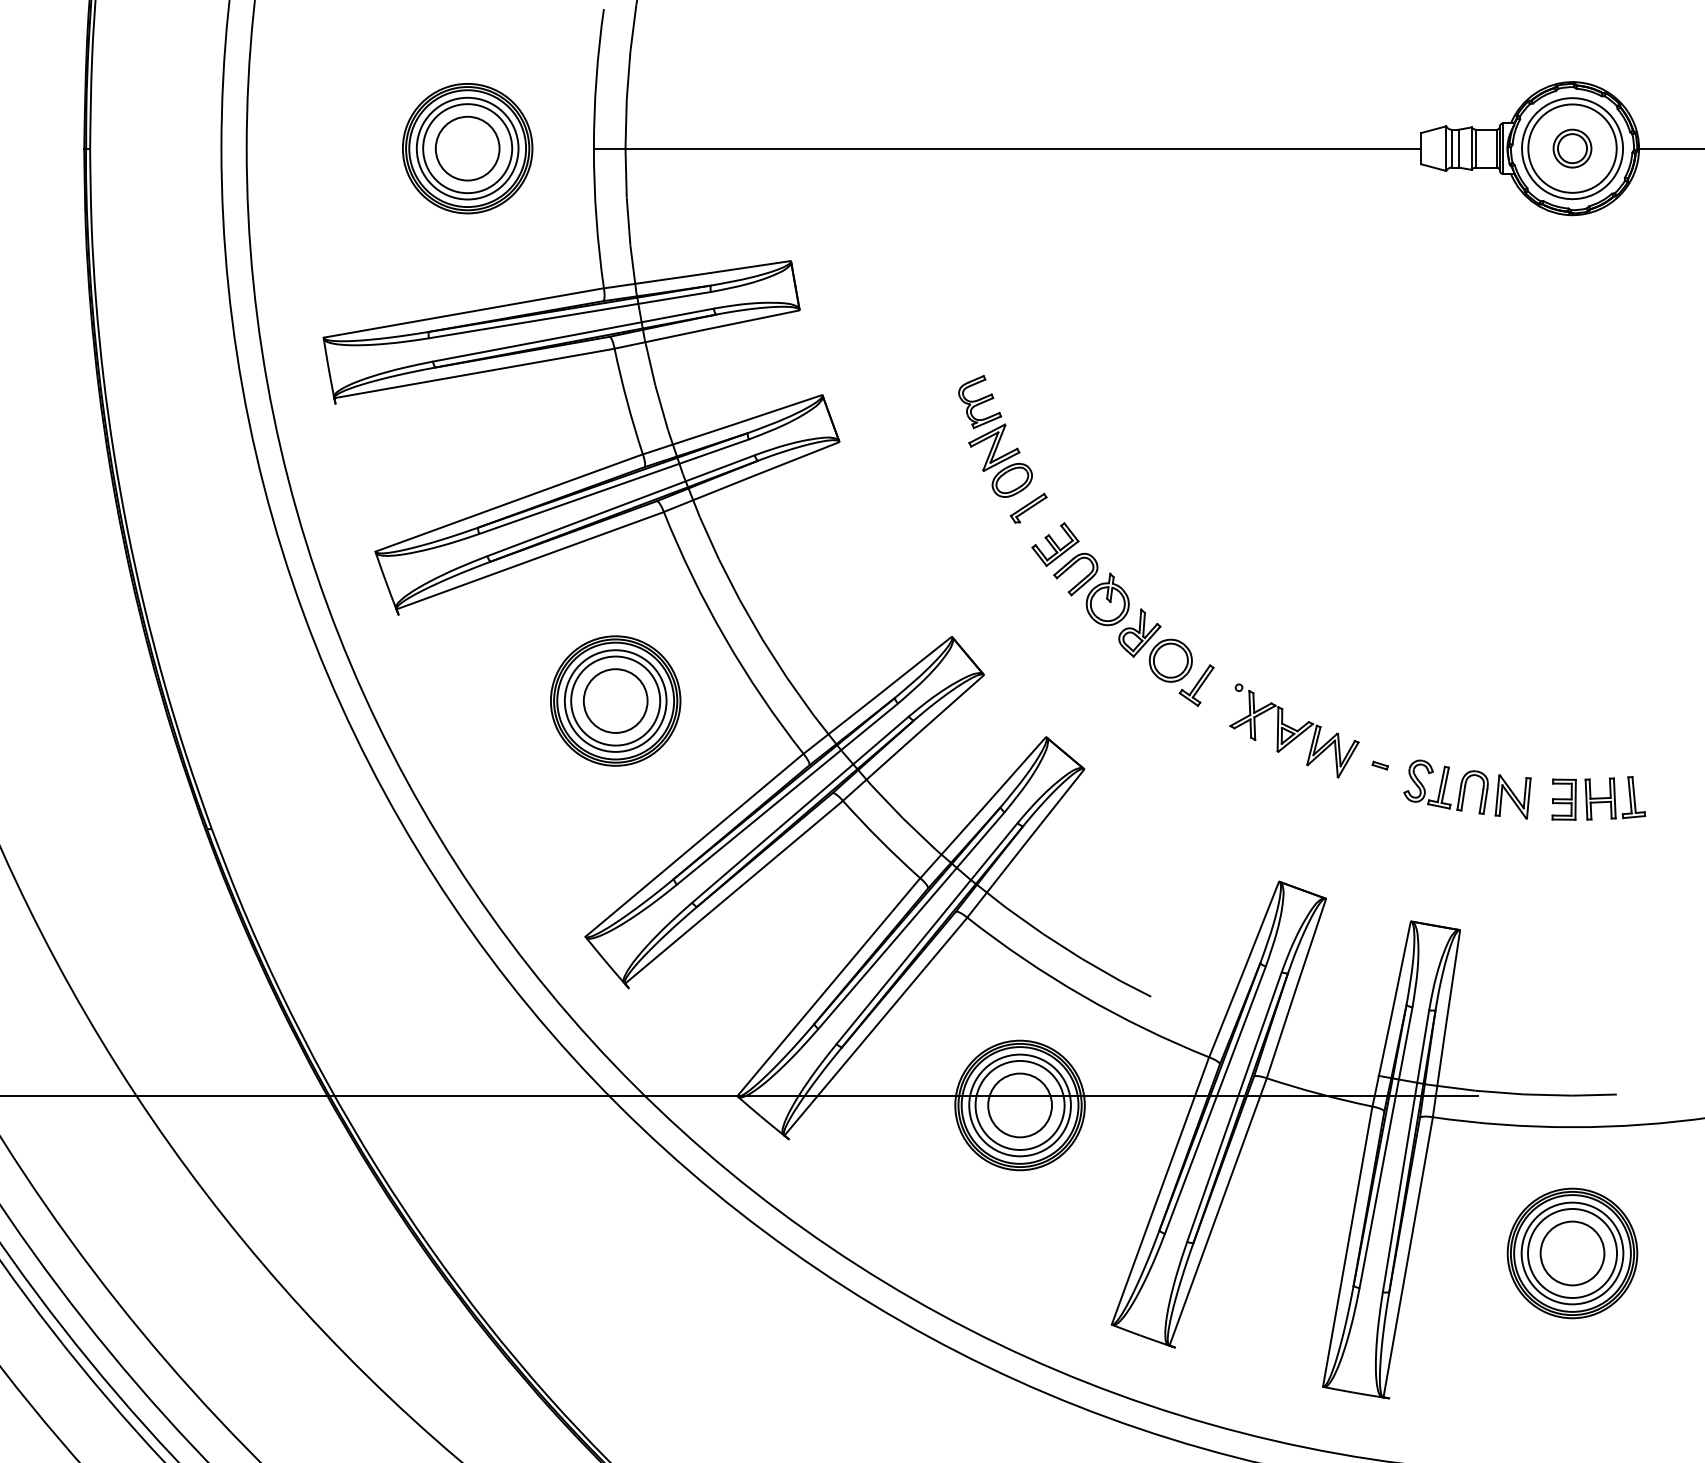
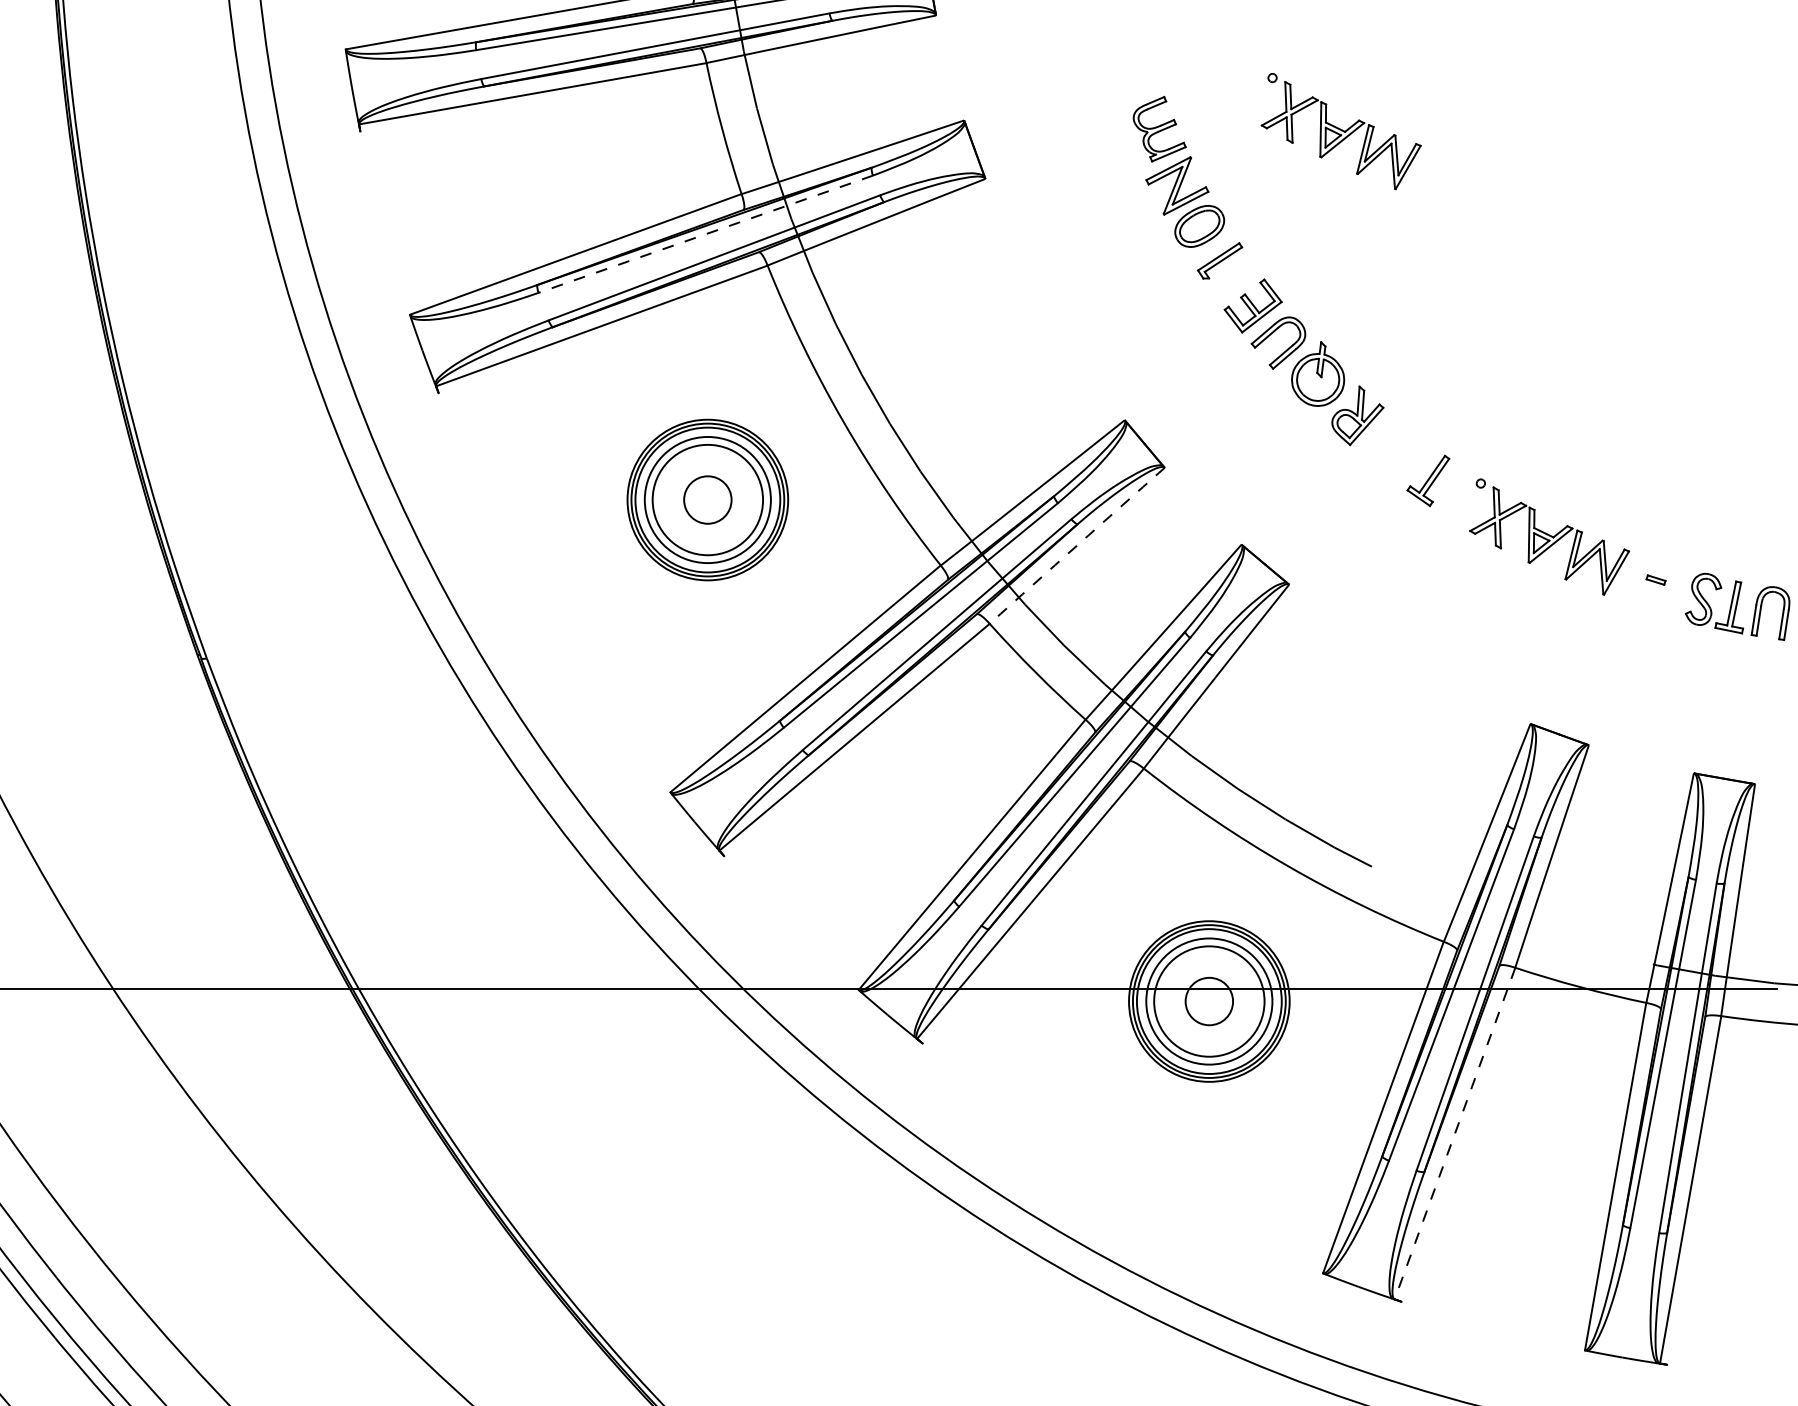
part: (1126, 403) -> (1341, 131), added
line: (614, 486) -> (706, 233), solid -> dashed
part: (1170, 660) -> (1395, 449), removed
circle: (615, 700) -> (707, 499), size x0.6
arc: (913, 737) -> (1077, 545), solid -> dashed
circle: (1019, 1105) -> (1208, 1001), size x0.6
line: (1218, 1212) -> (1455, 1134), solid -> dashed

